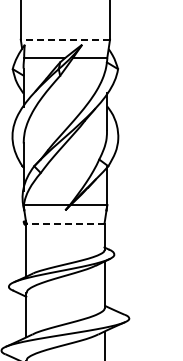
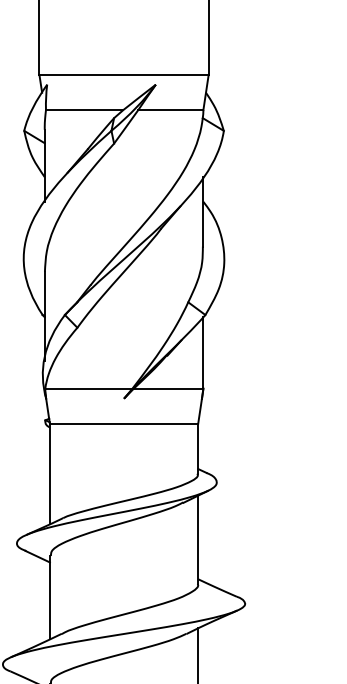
line: (65, 39) -> (124, 74), dashed -> solid
line: (64, 223) -> (122, 423), dashed -> solid

